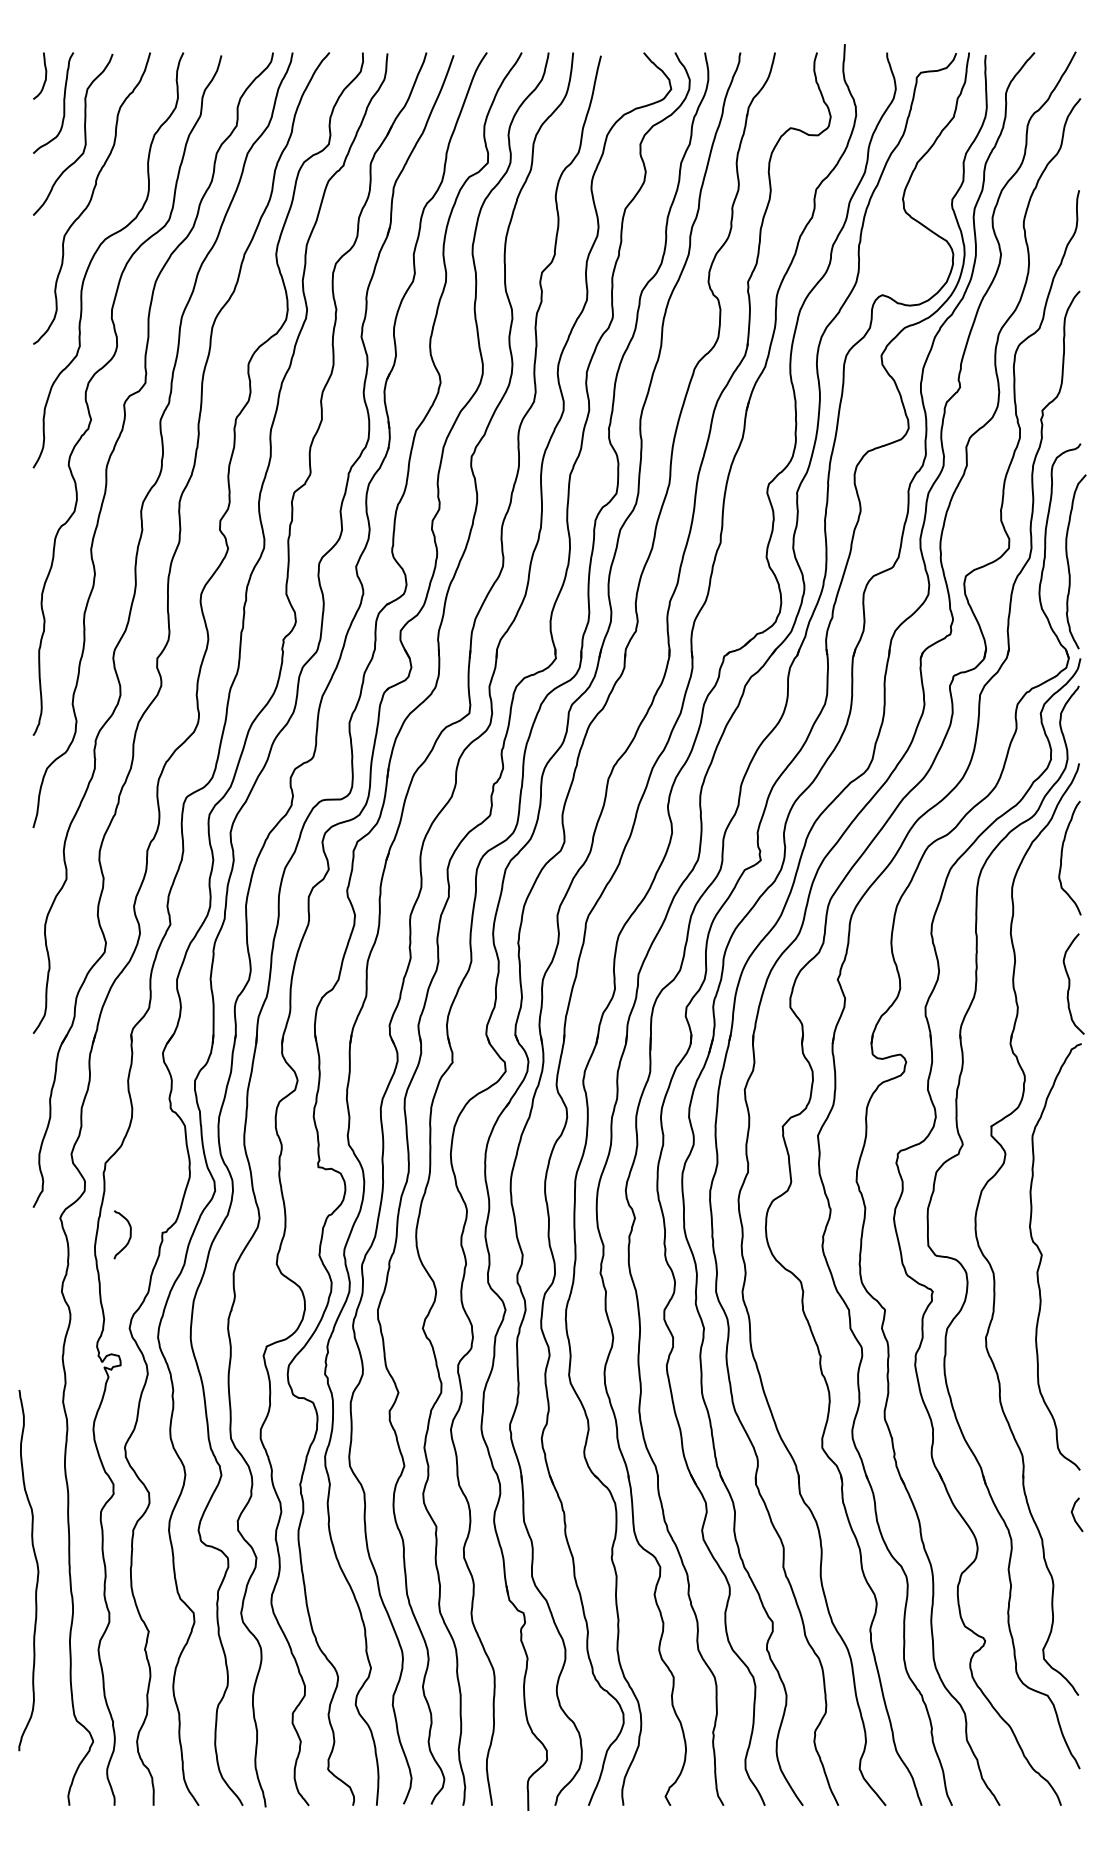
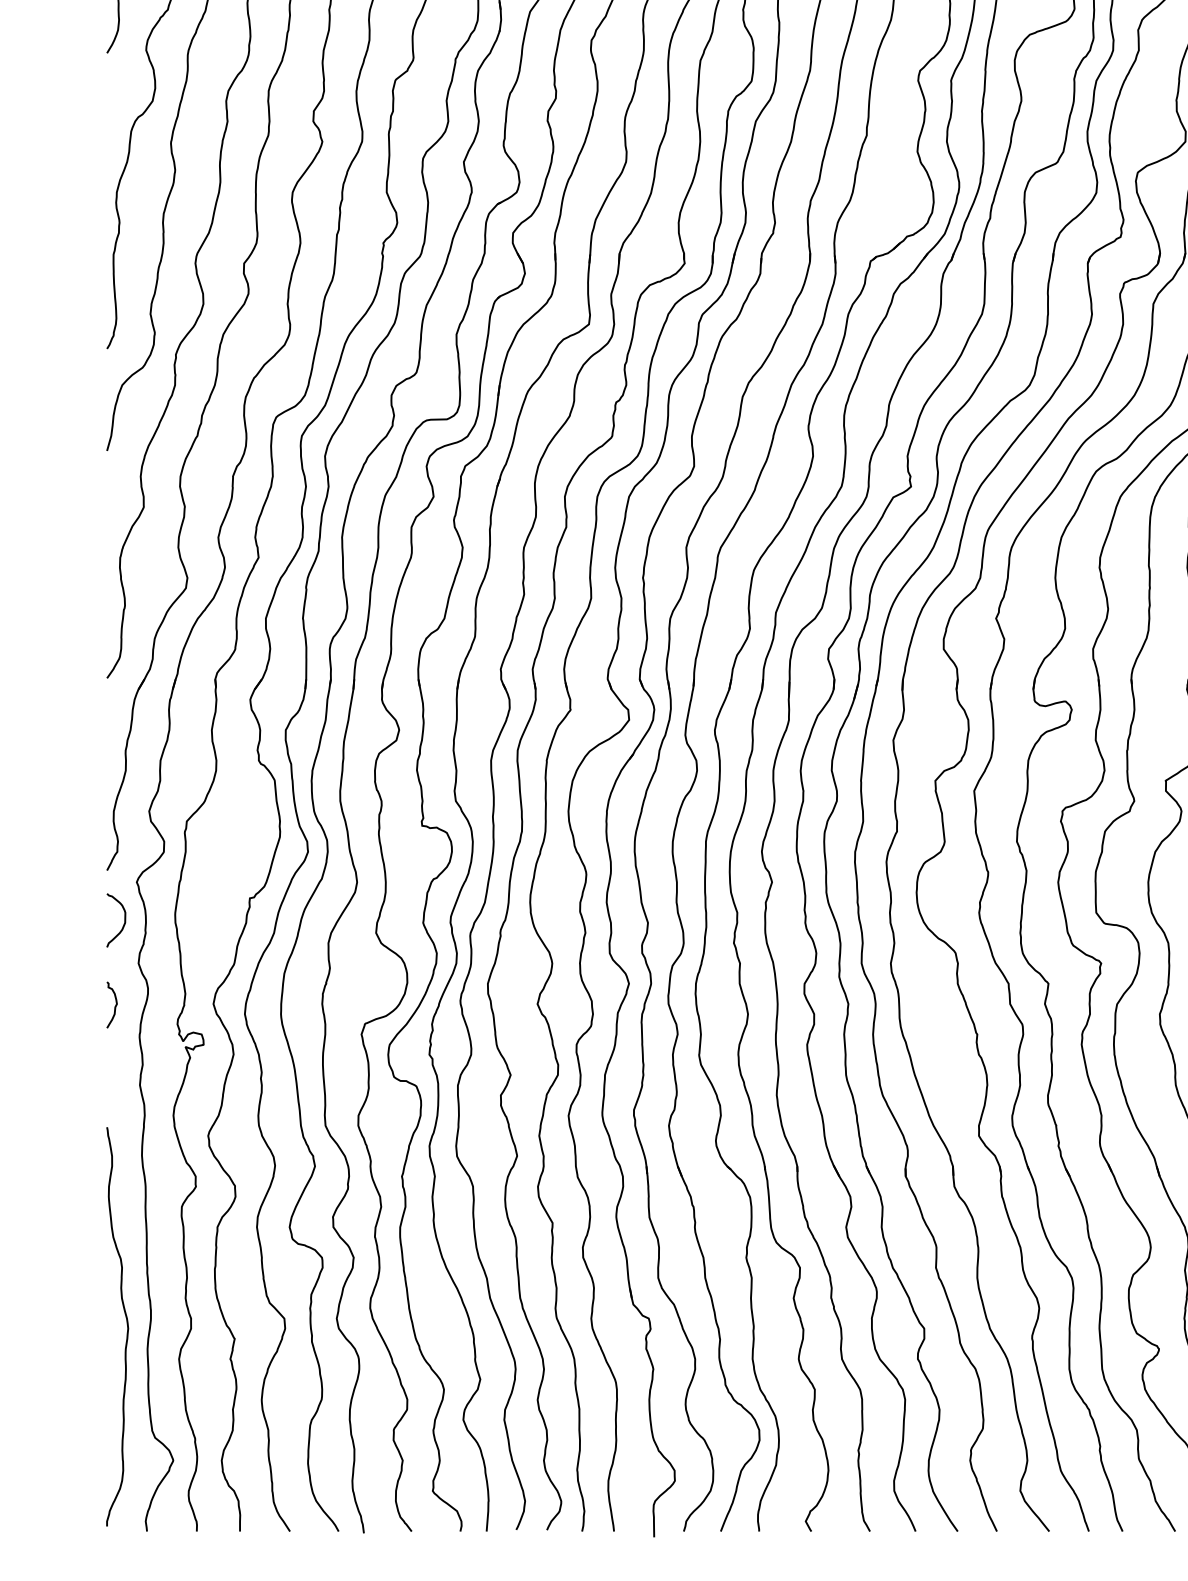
curve: (129, 1234) -> (123, 920), moved
curve: (39, 1331) -> (113, 1007), added
curve: (36, 1566) -> (126, 1322), moved

